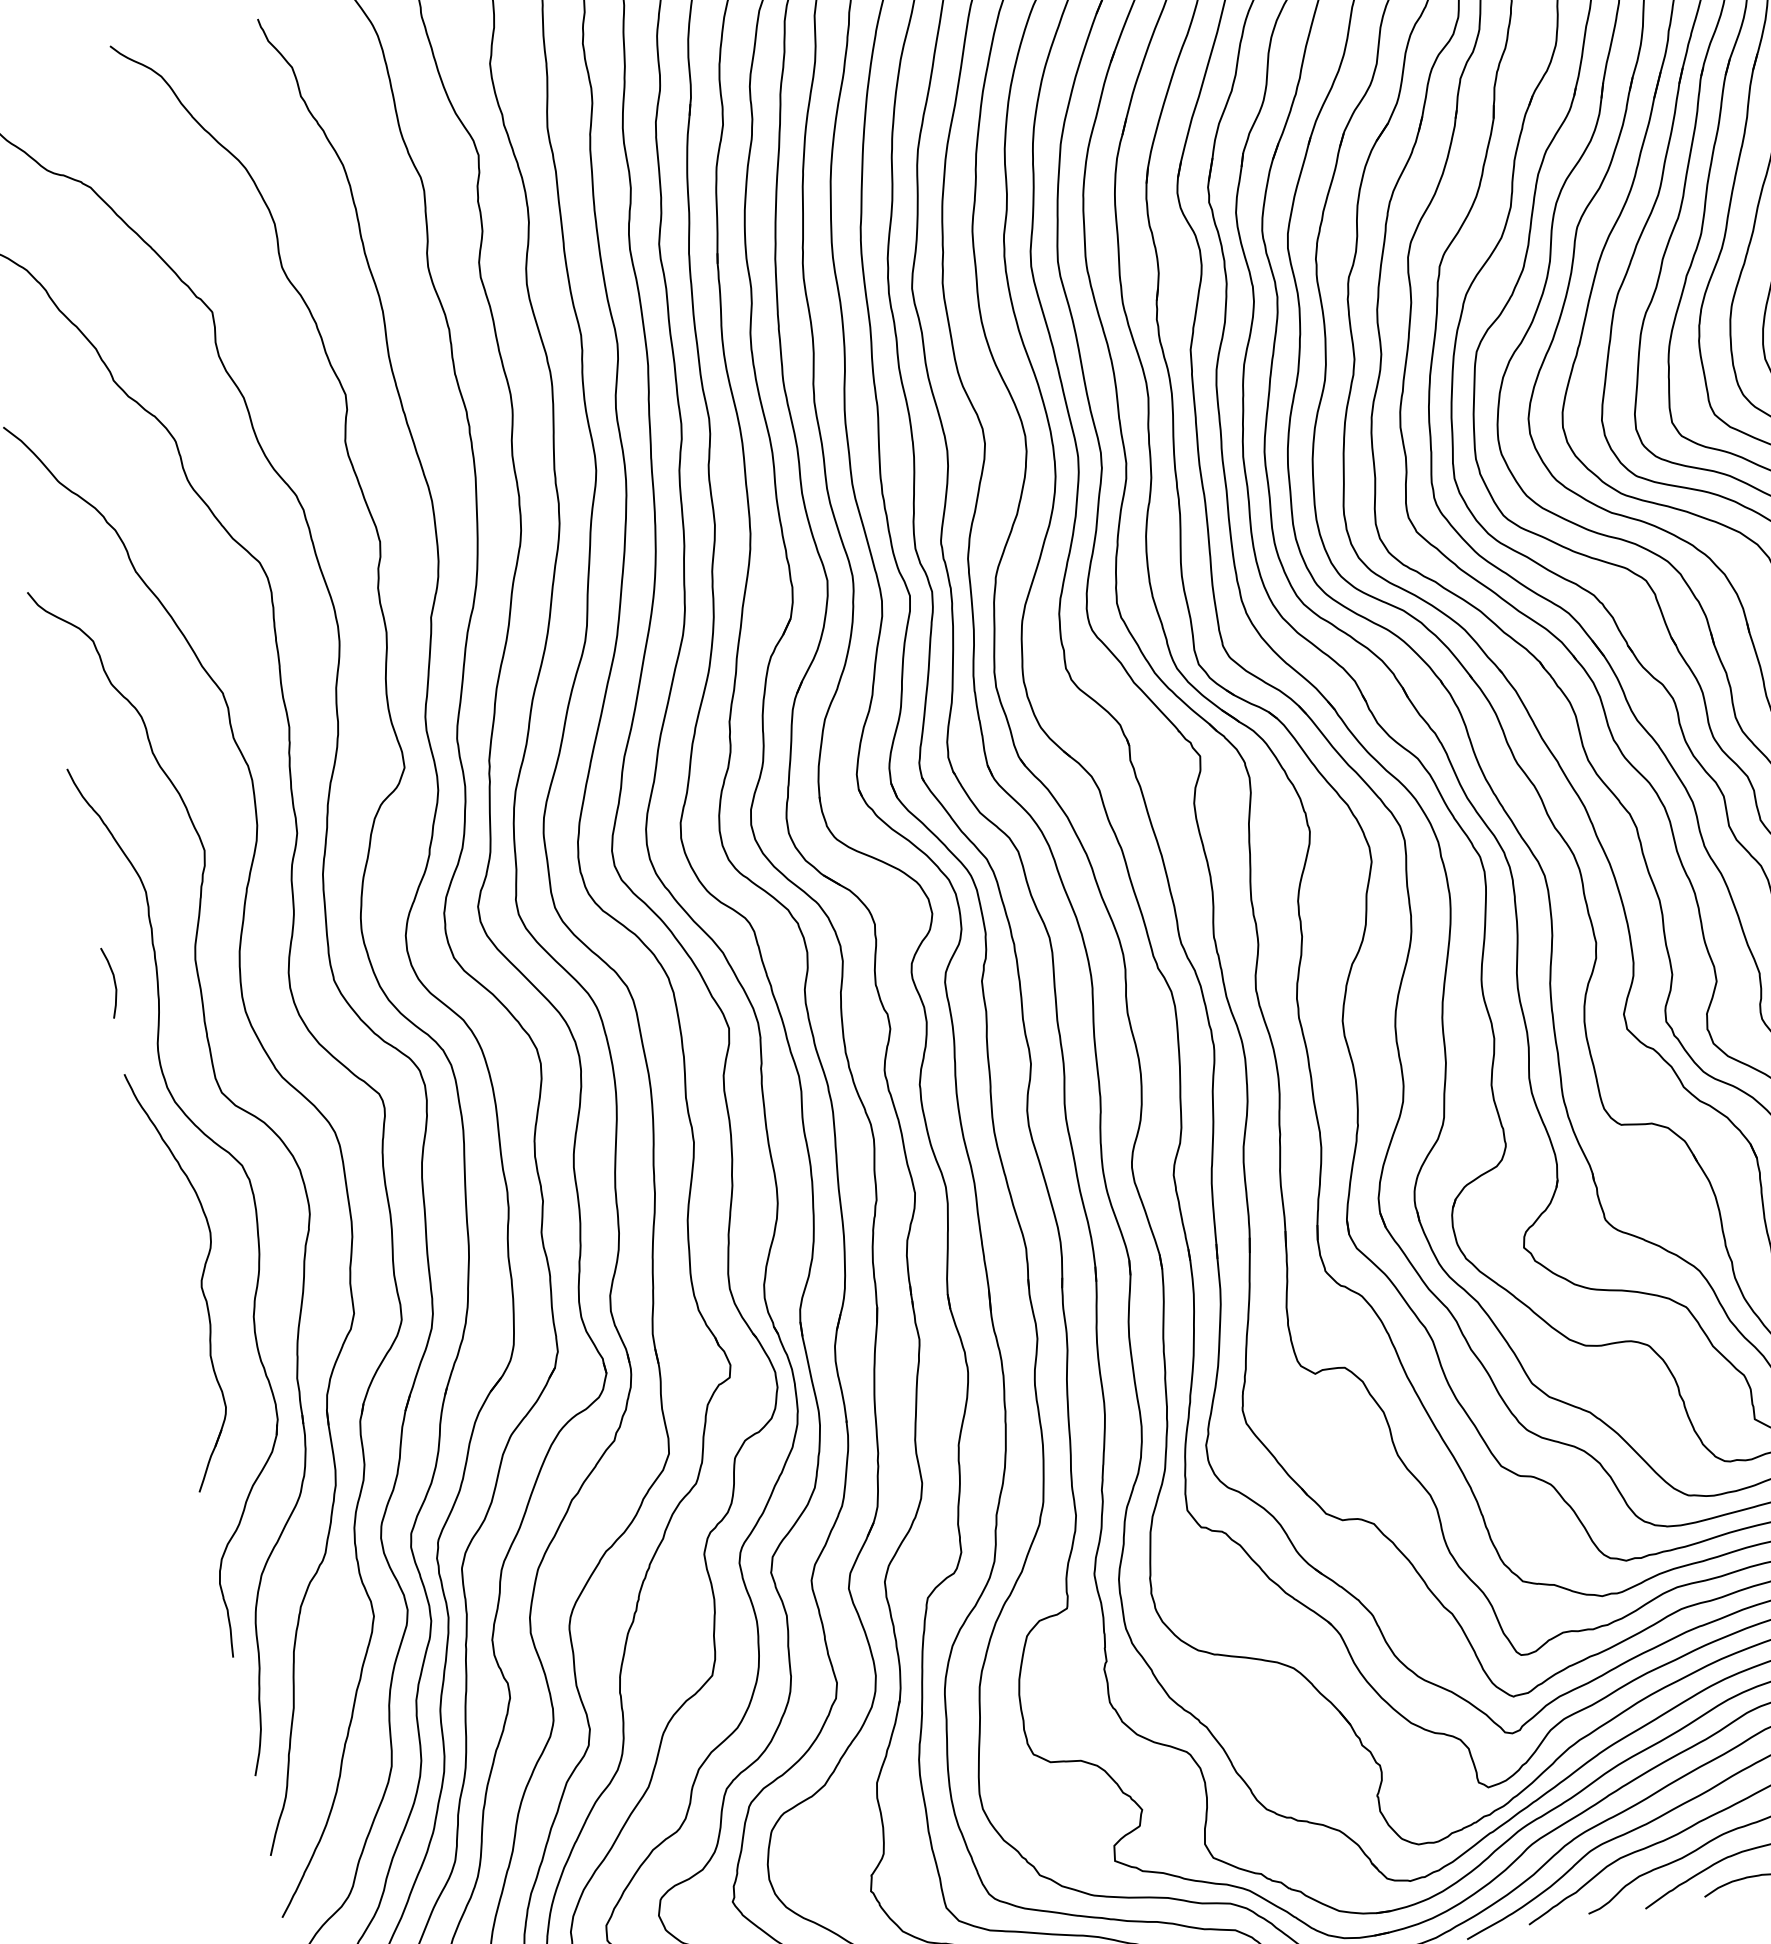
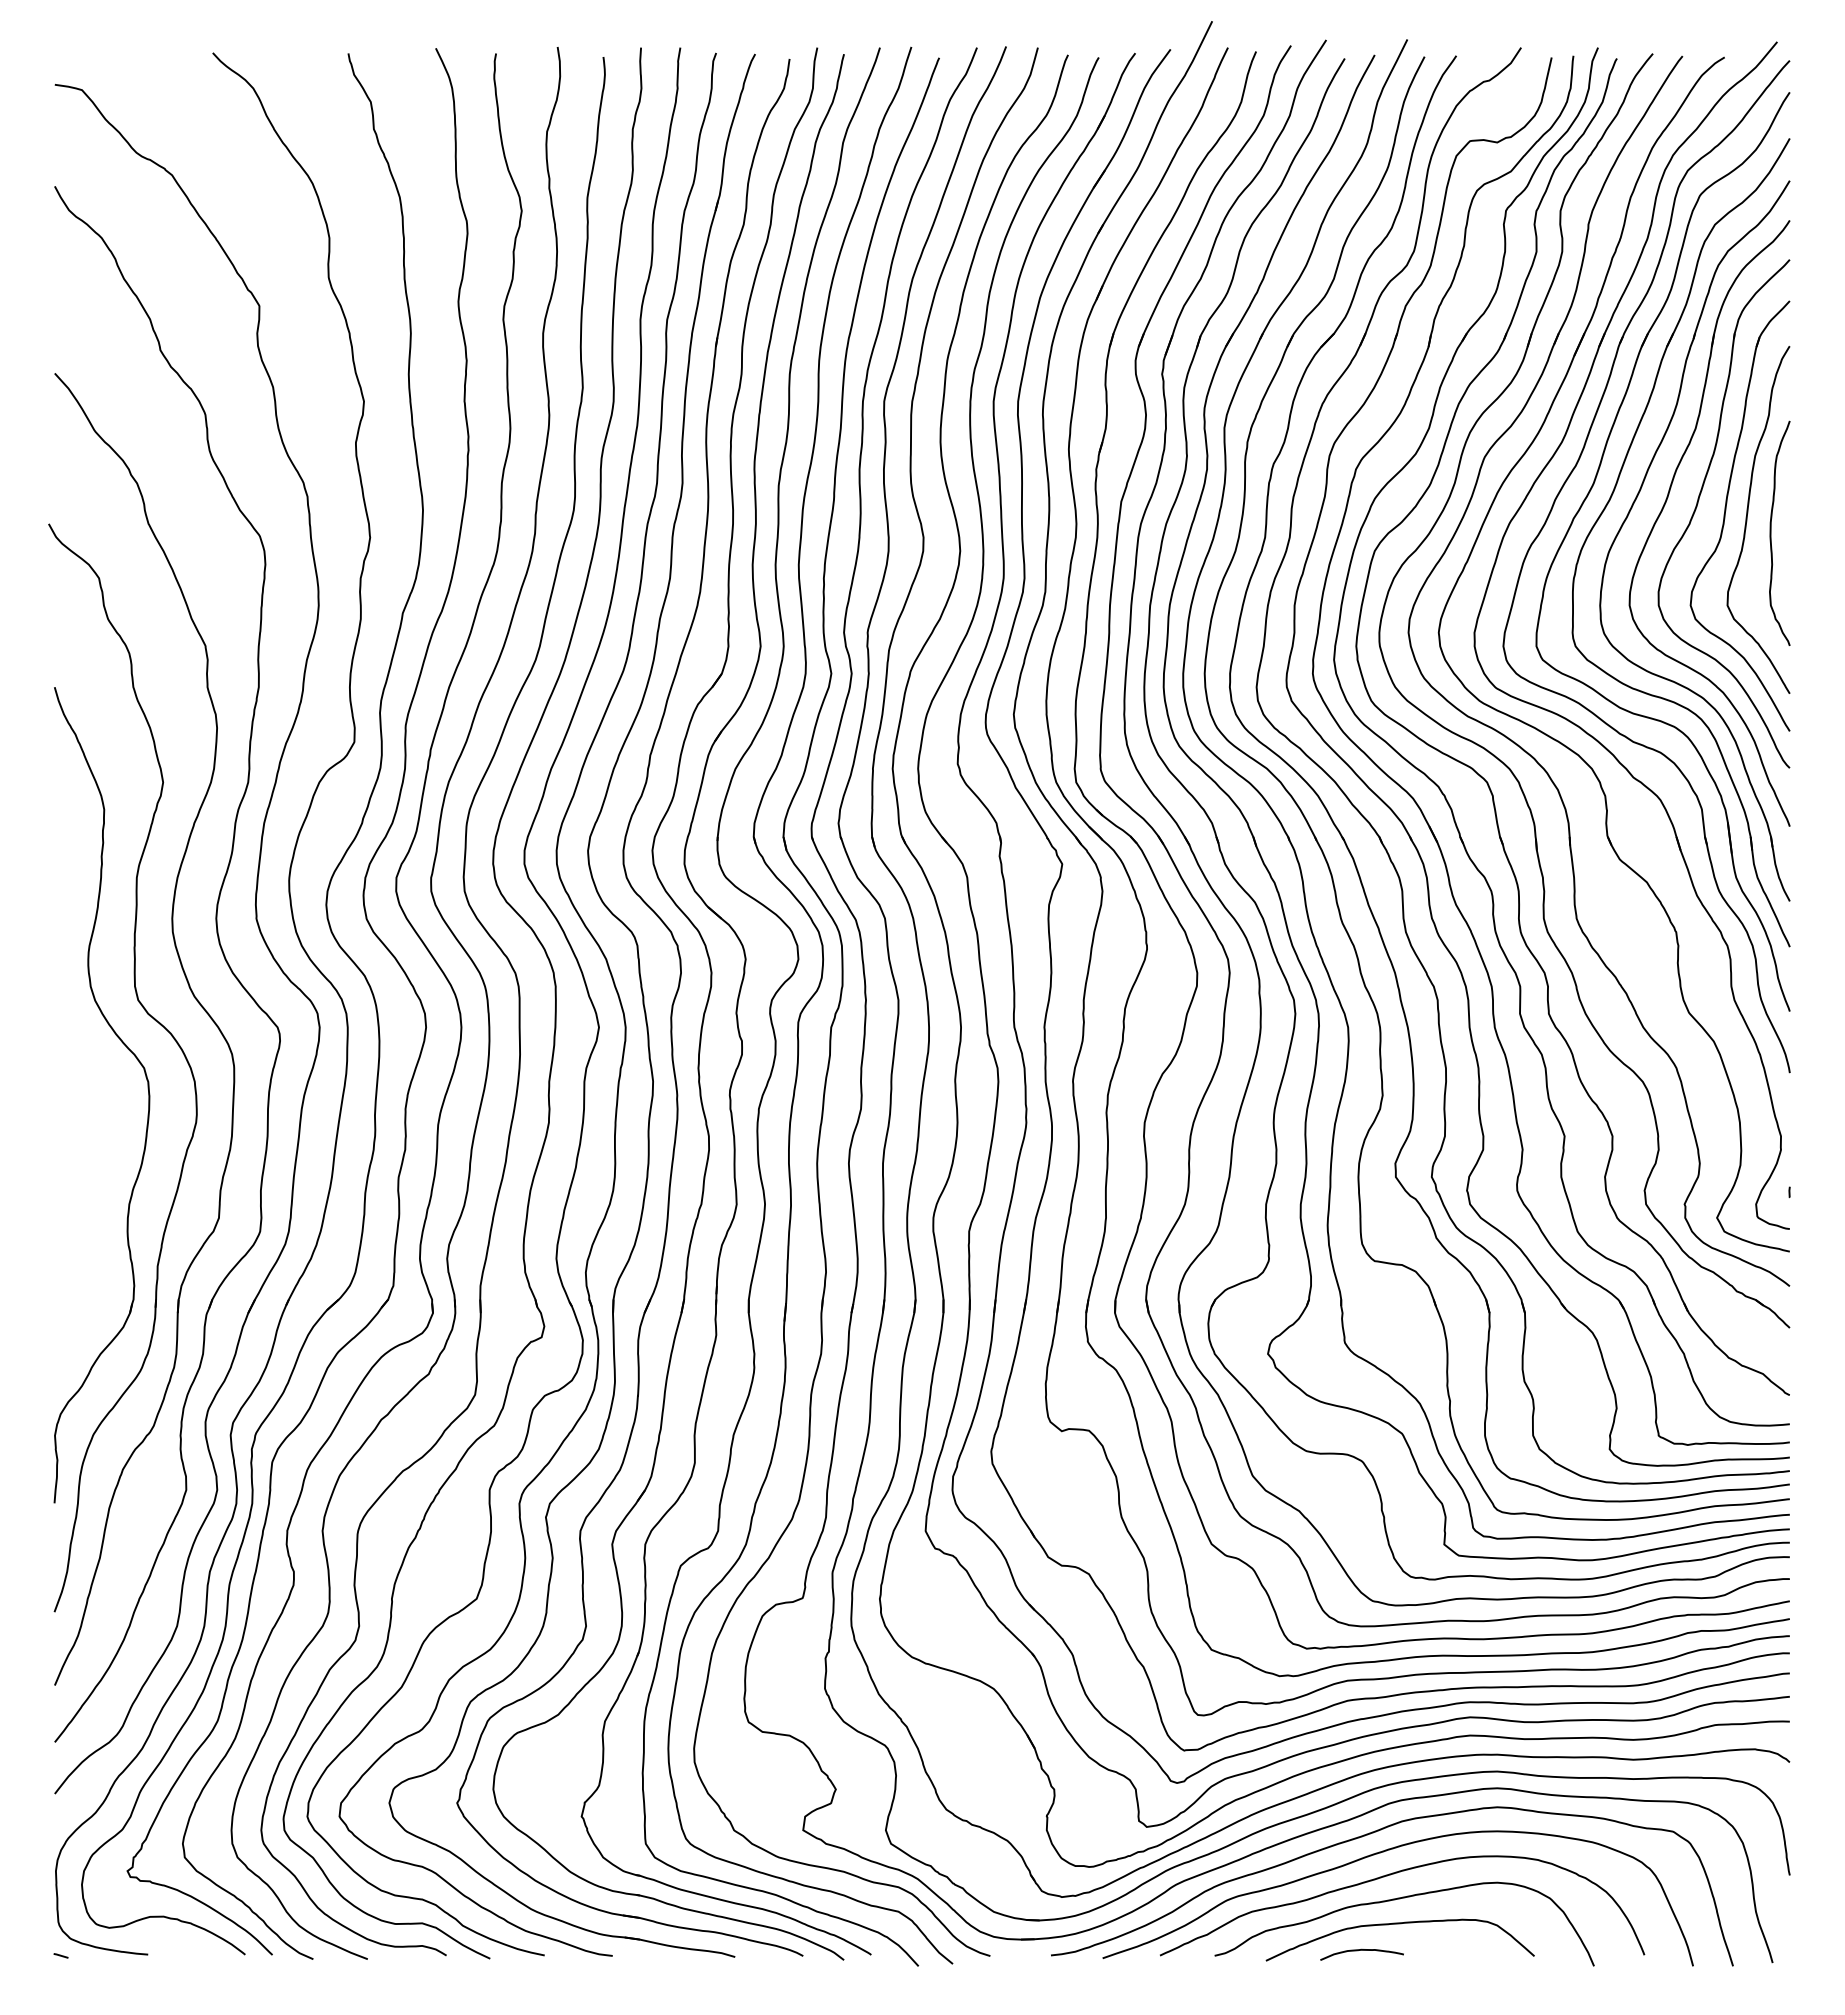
curve: (113, 981) -> (60, 883), removed
part: (200, 1279) -> (88, 1162), removed

